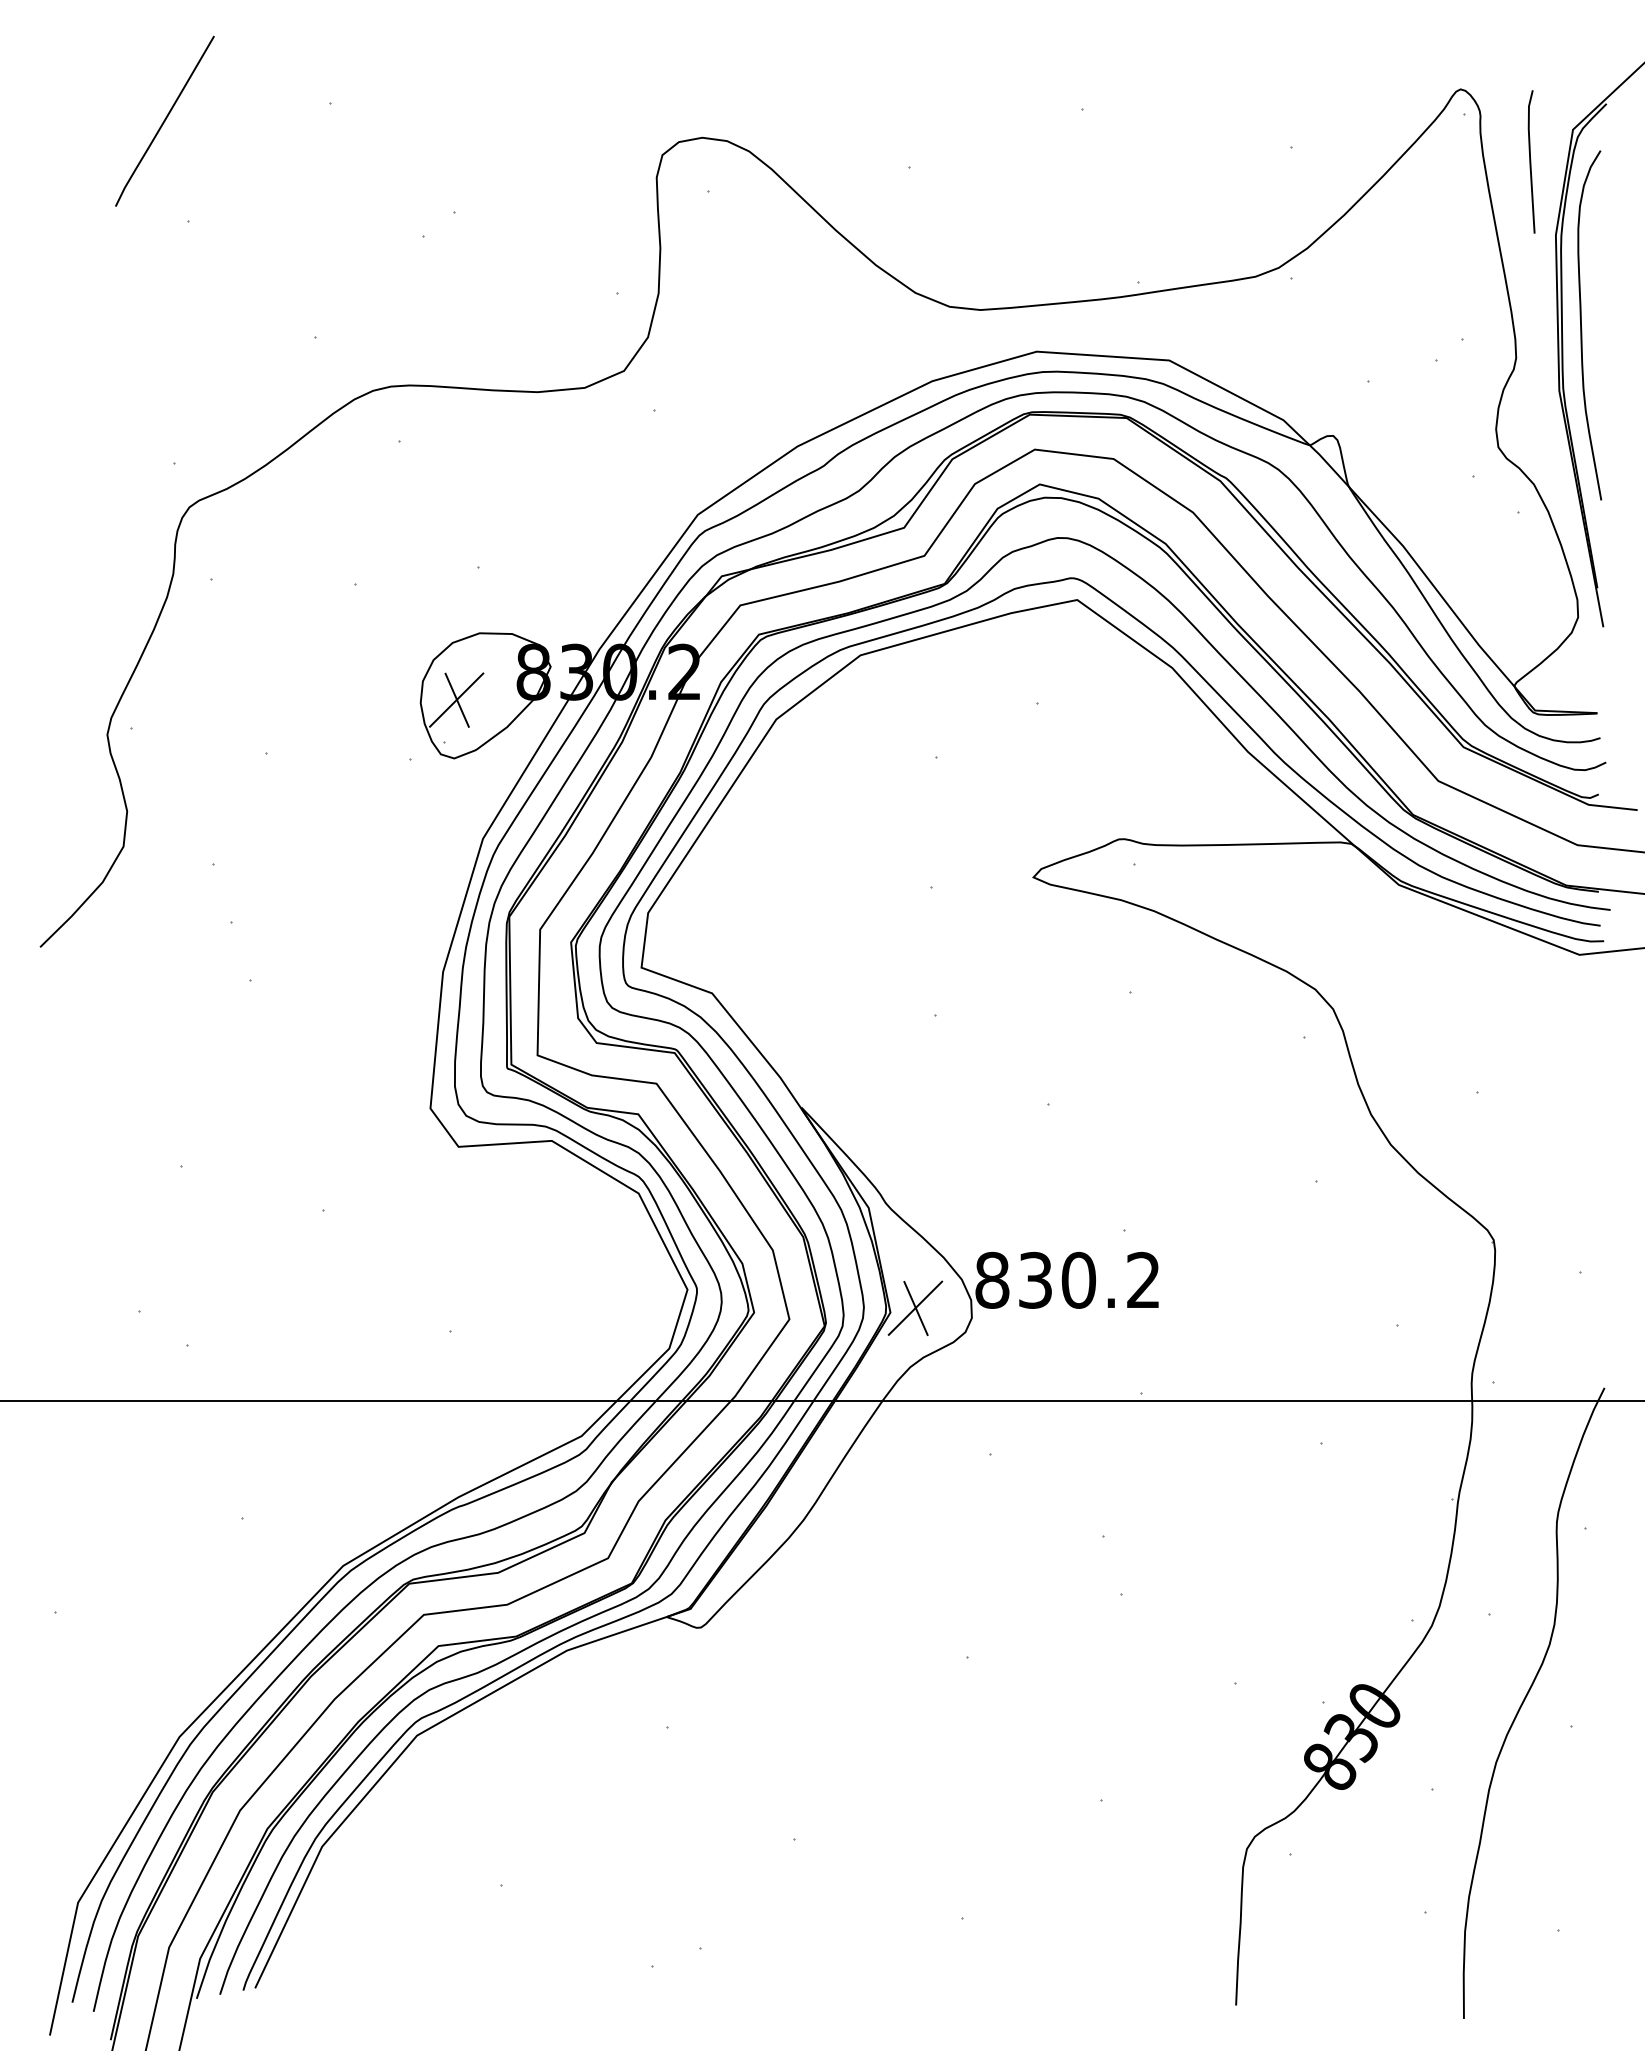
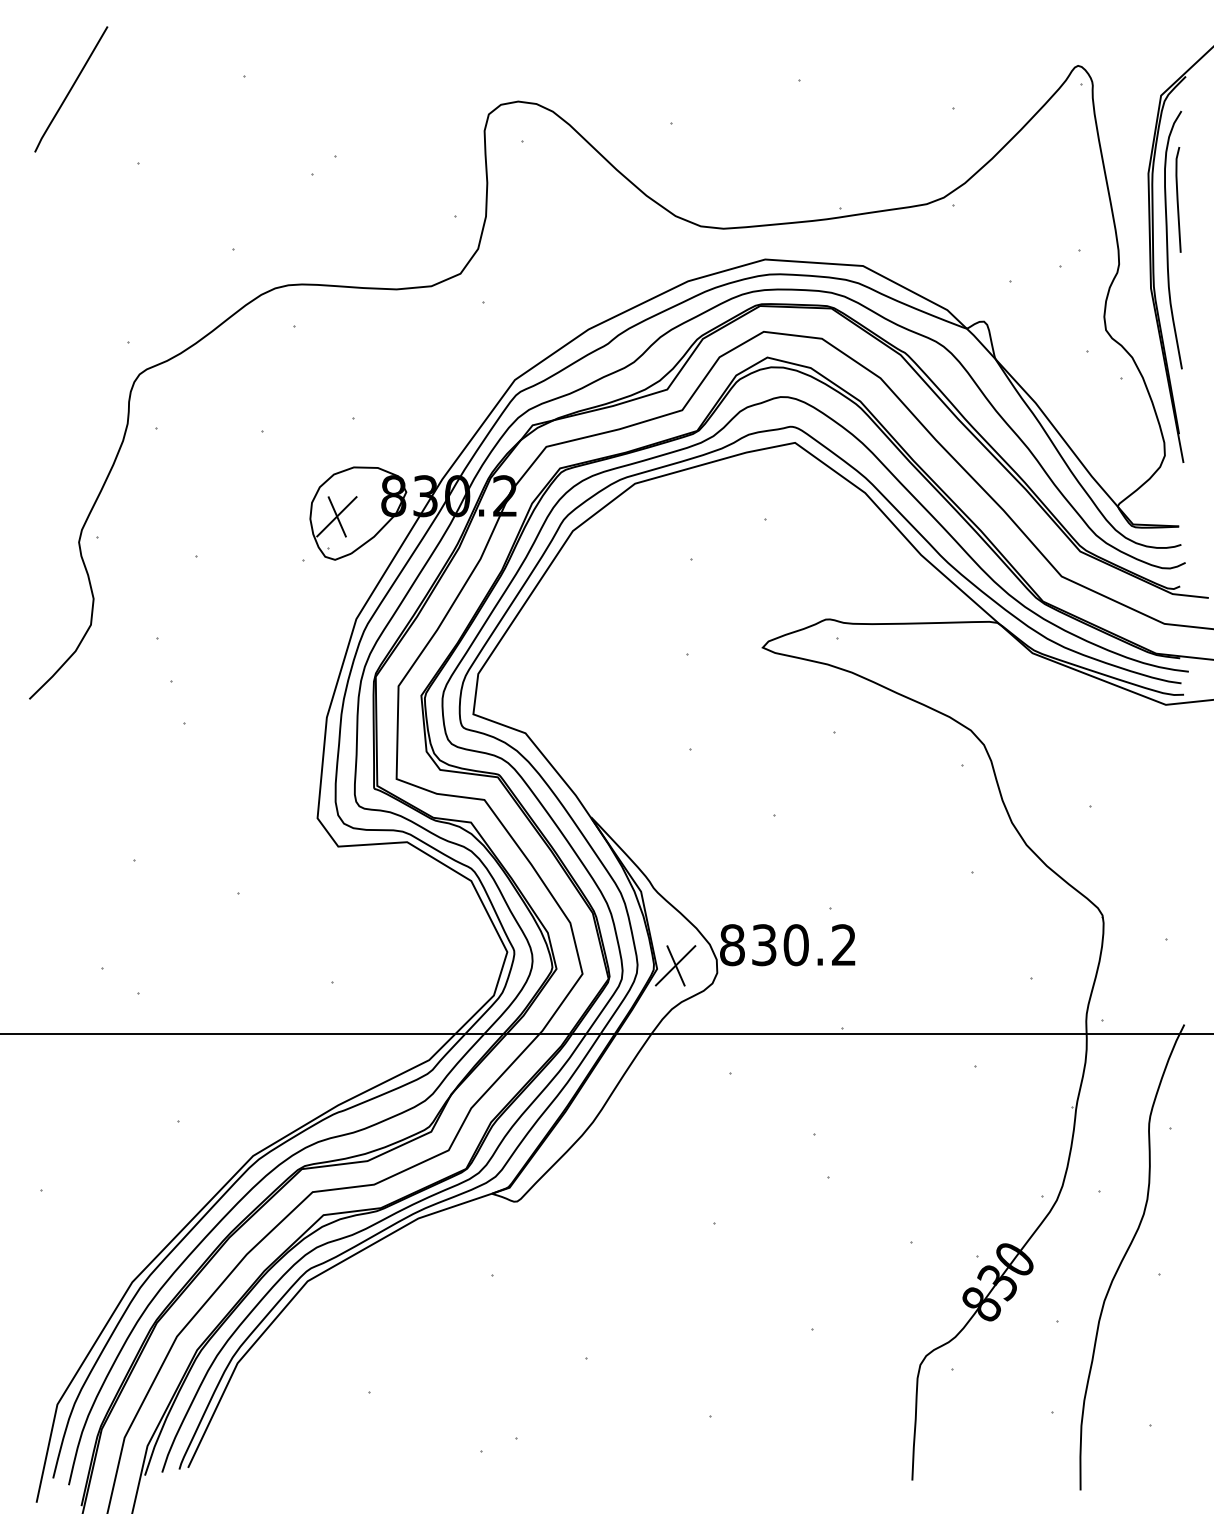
curve: (164, 120) -> (70, 88), moved
line: (1531, 161) -> (1178, 199), moved

